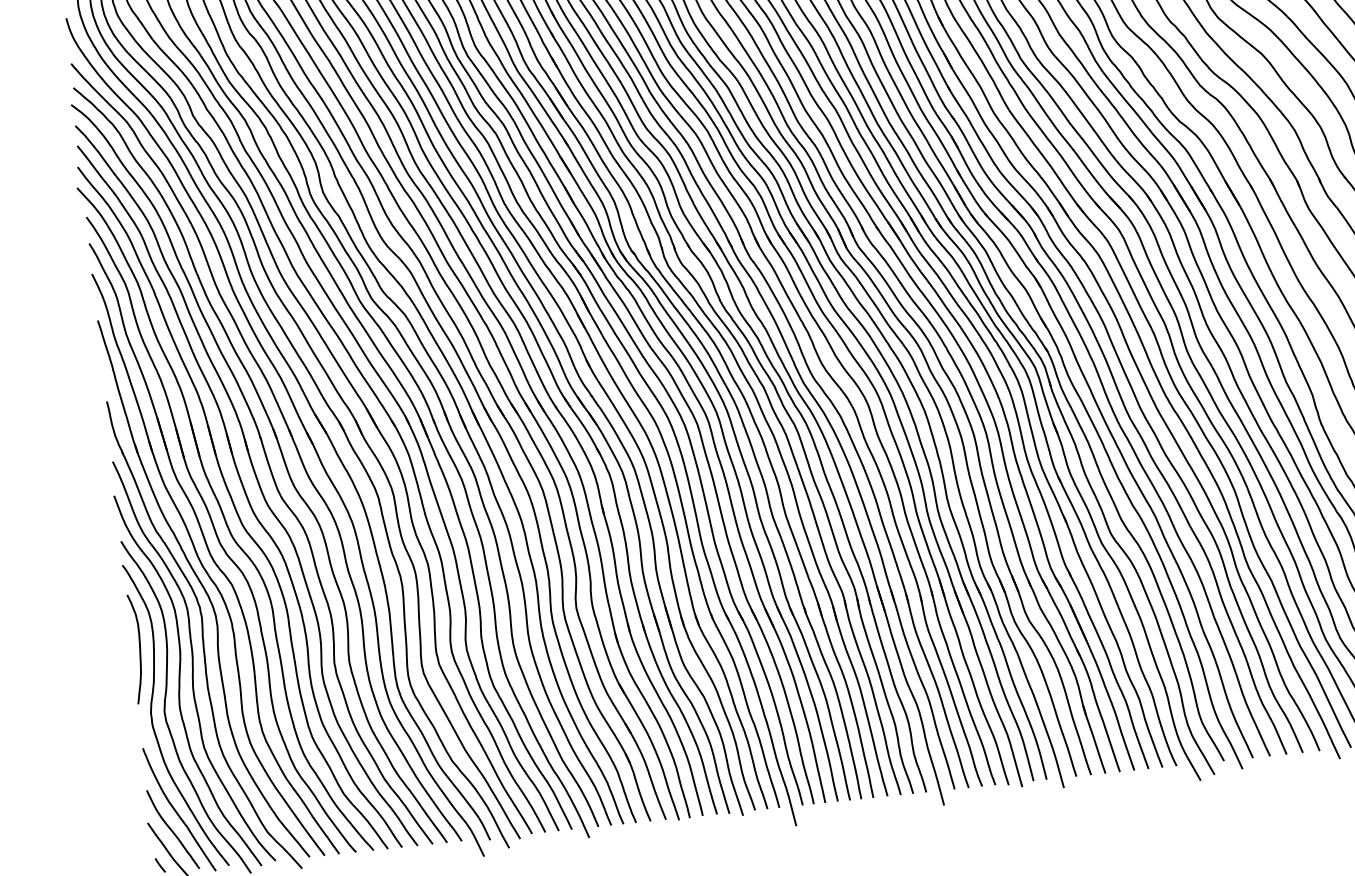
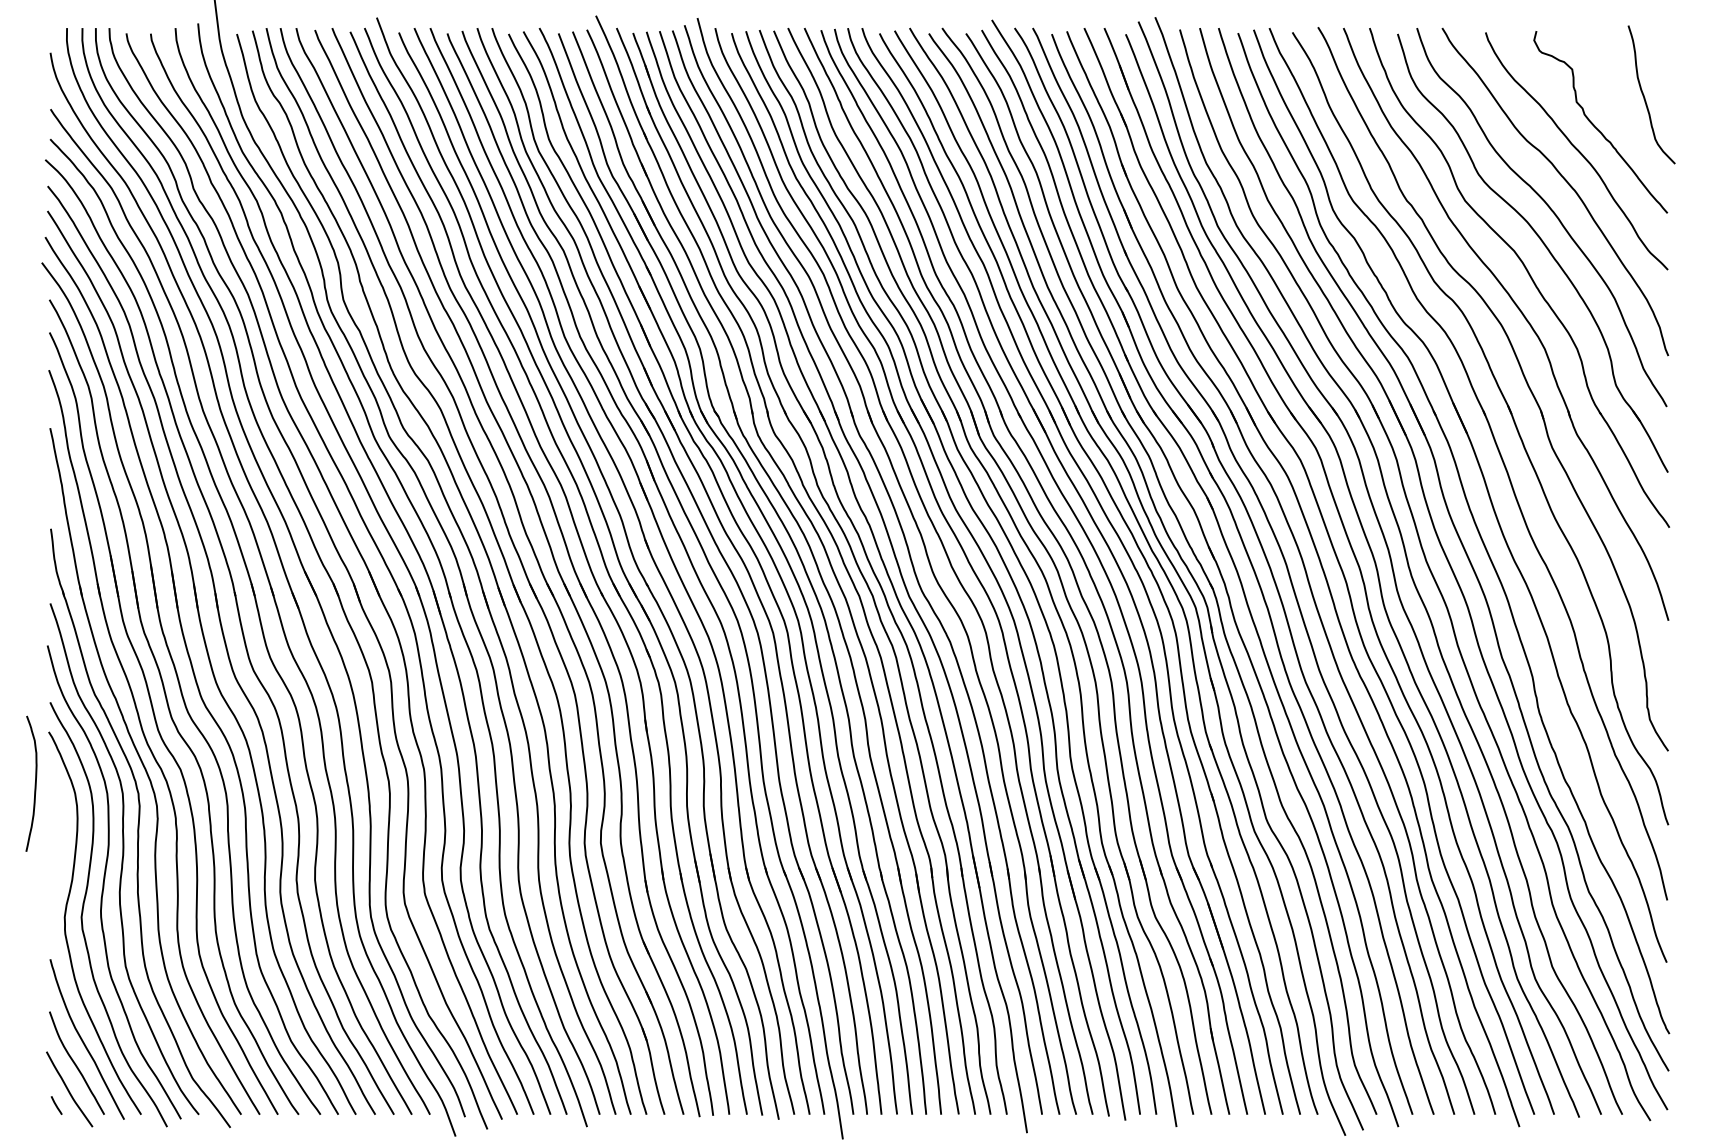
curve: (139, 648) -> (34, 783), moved

